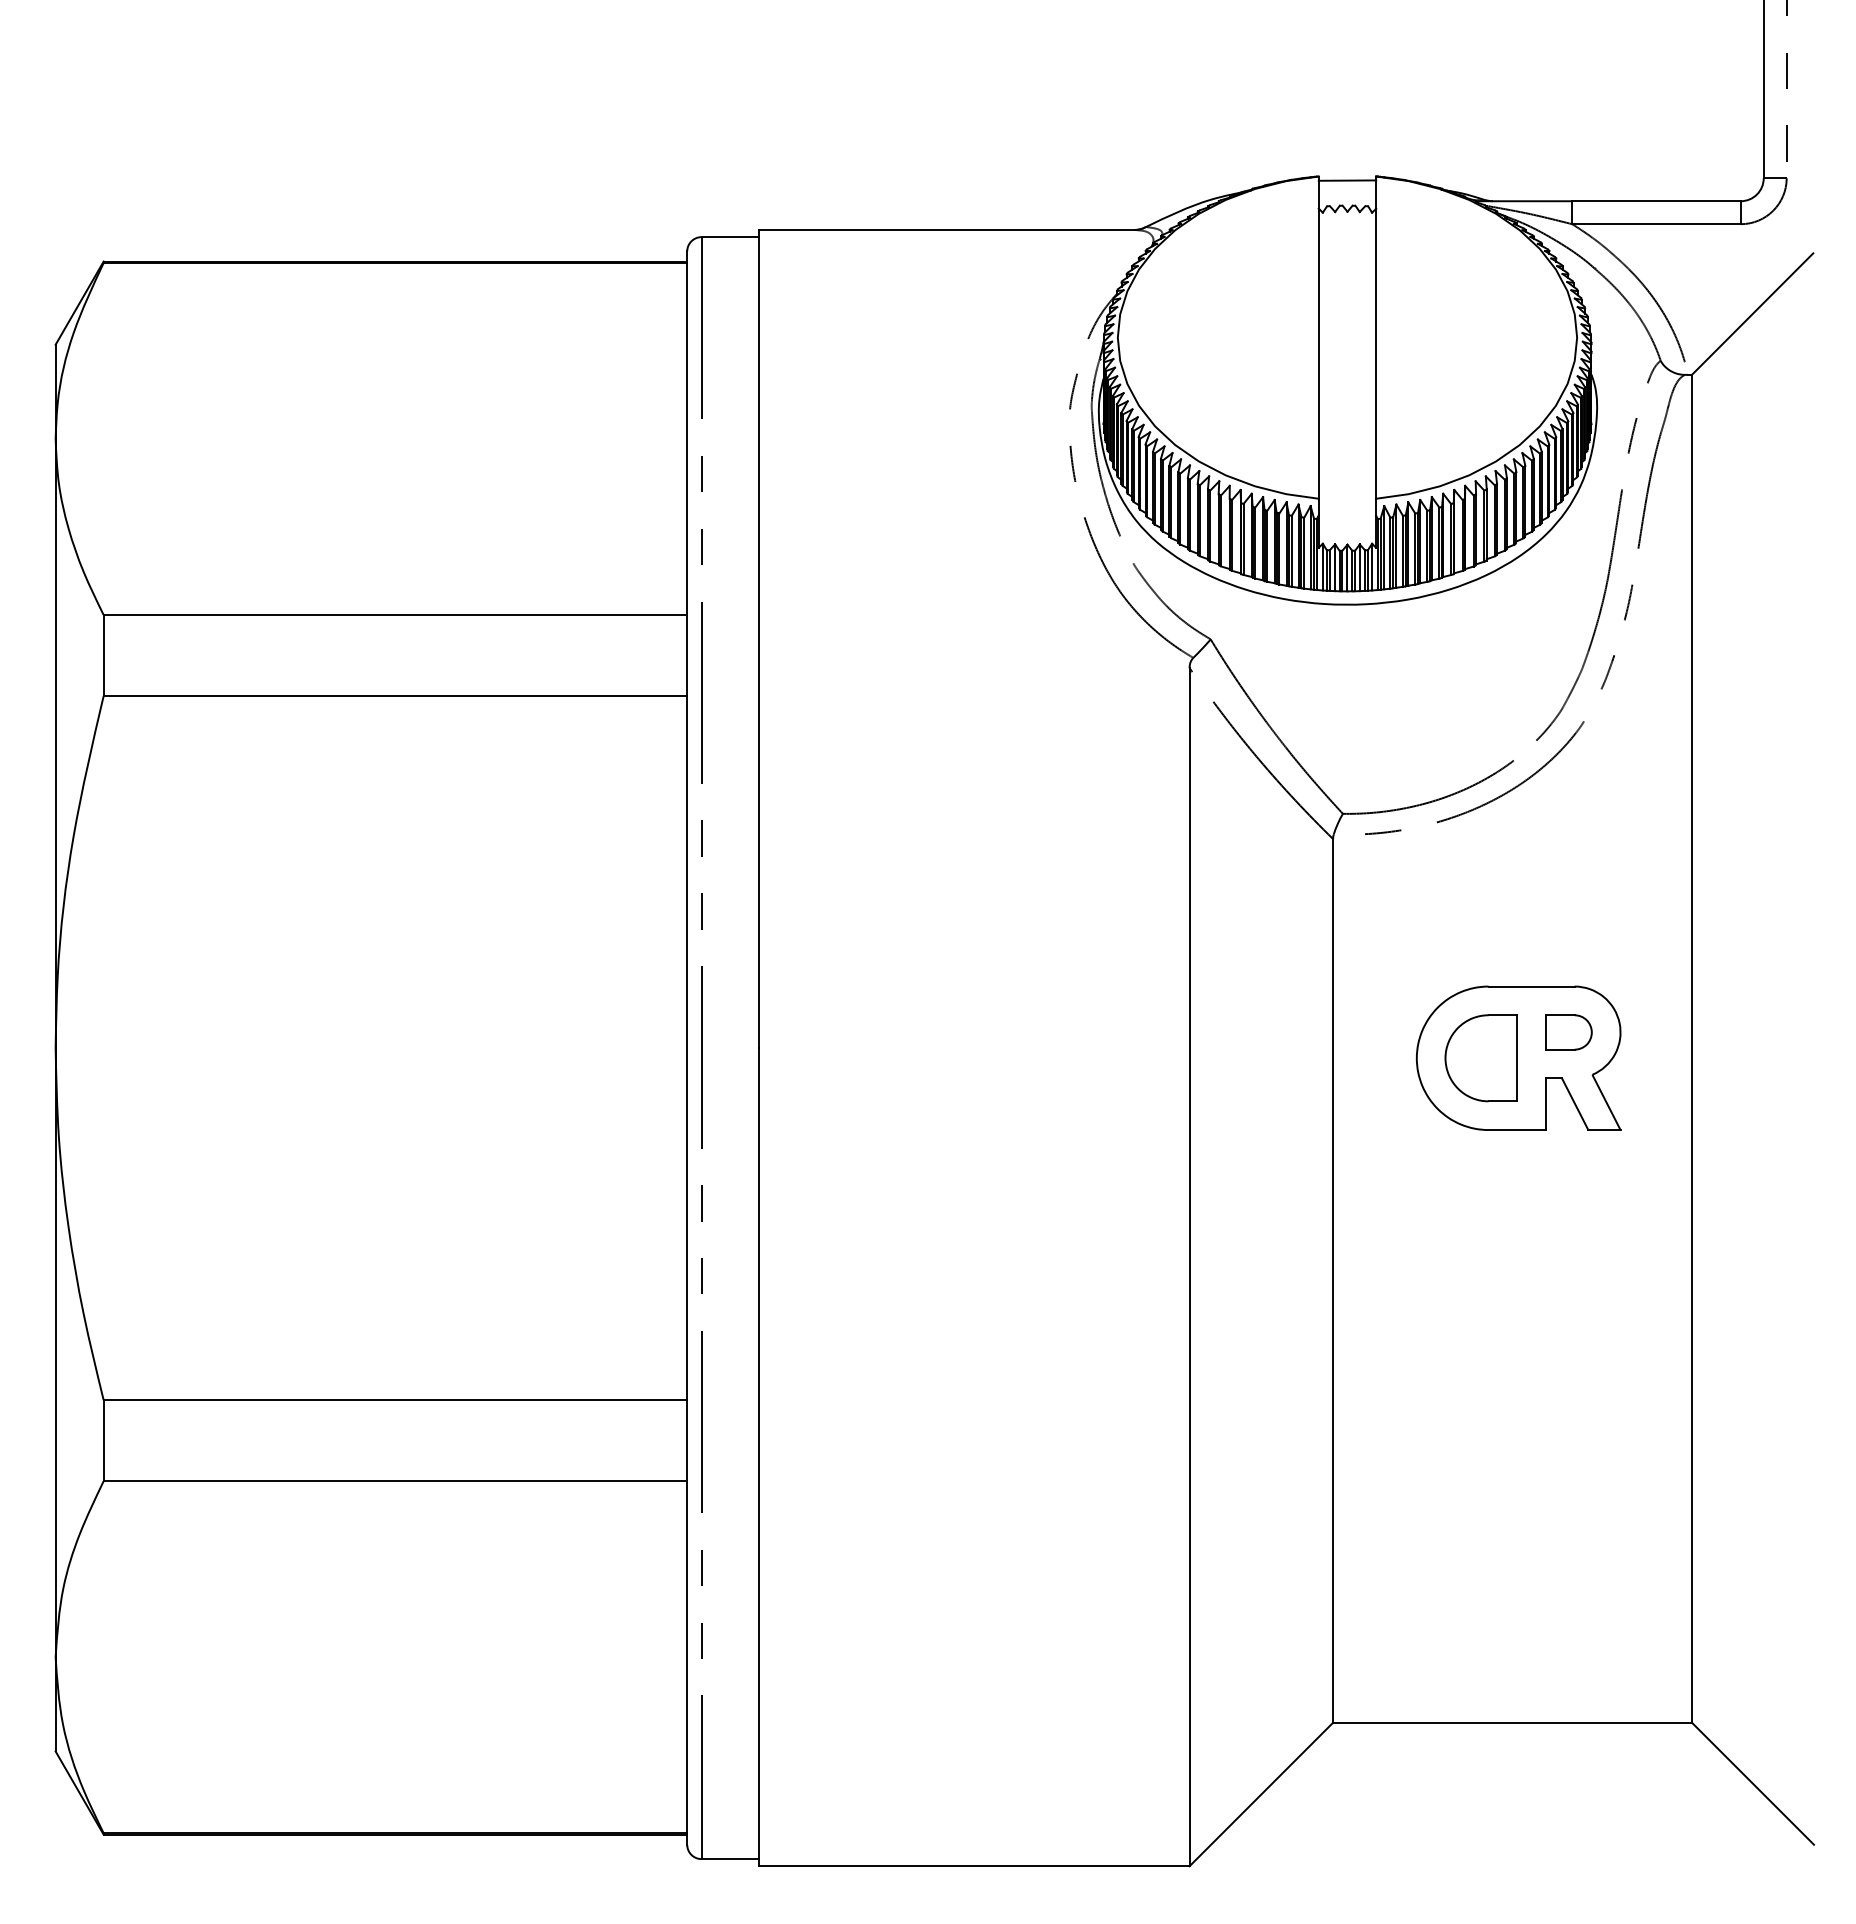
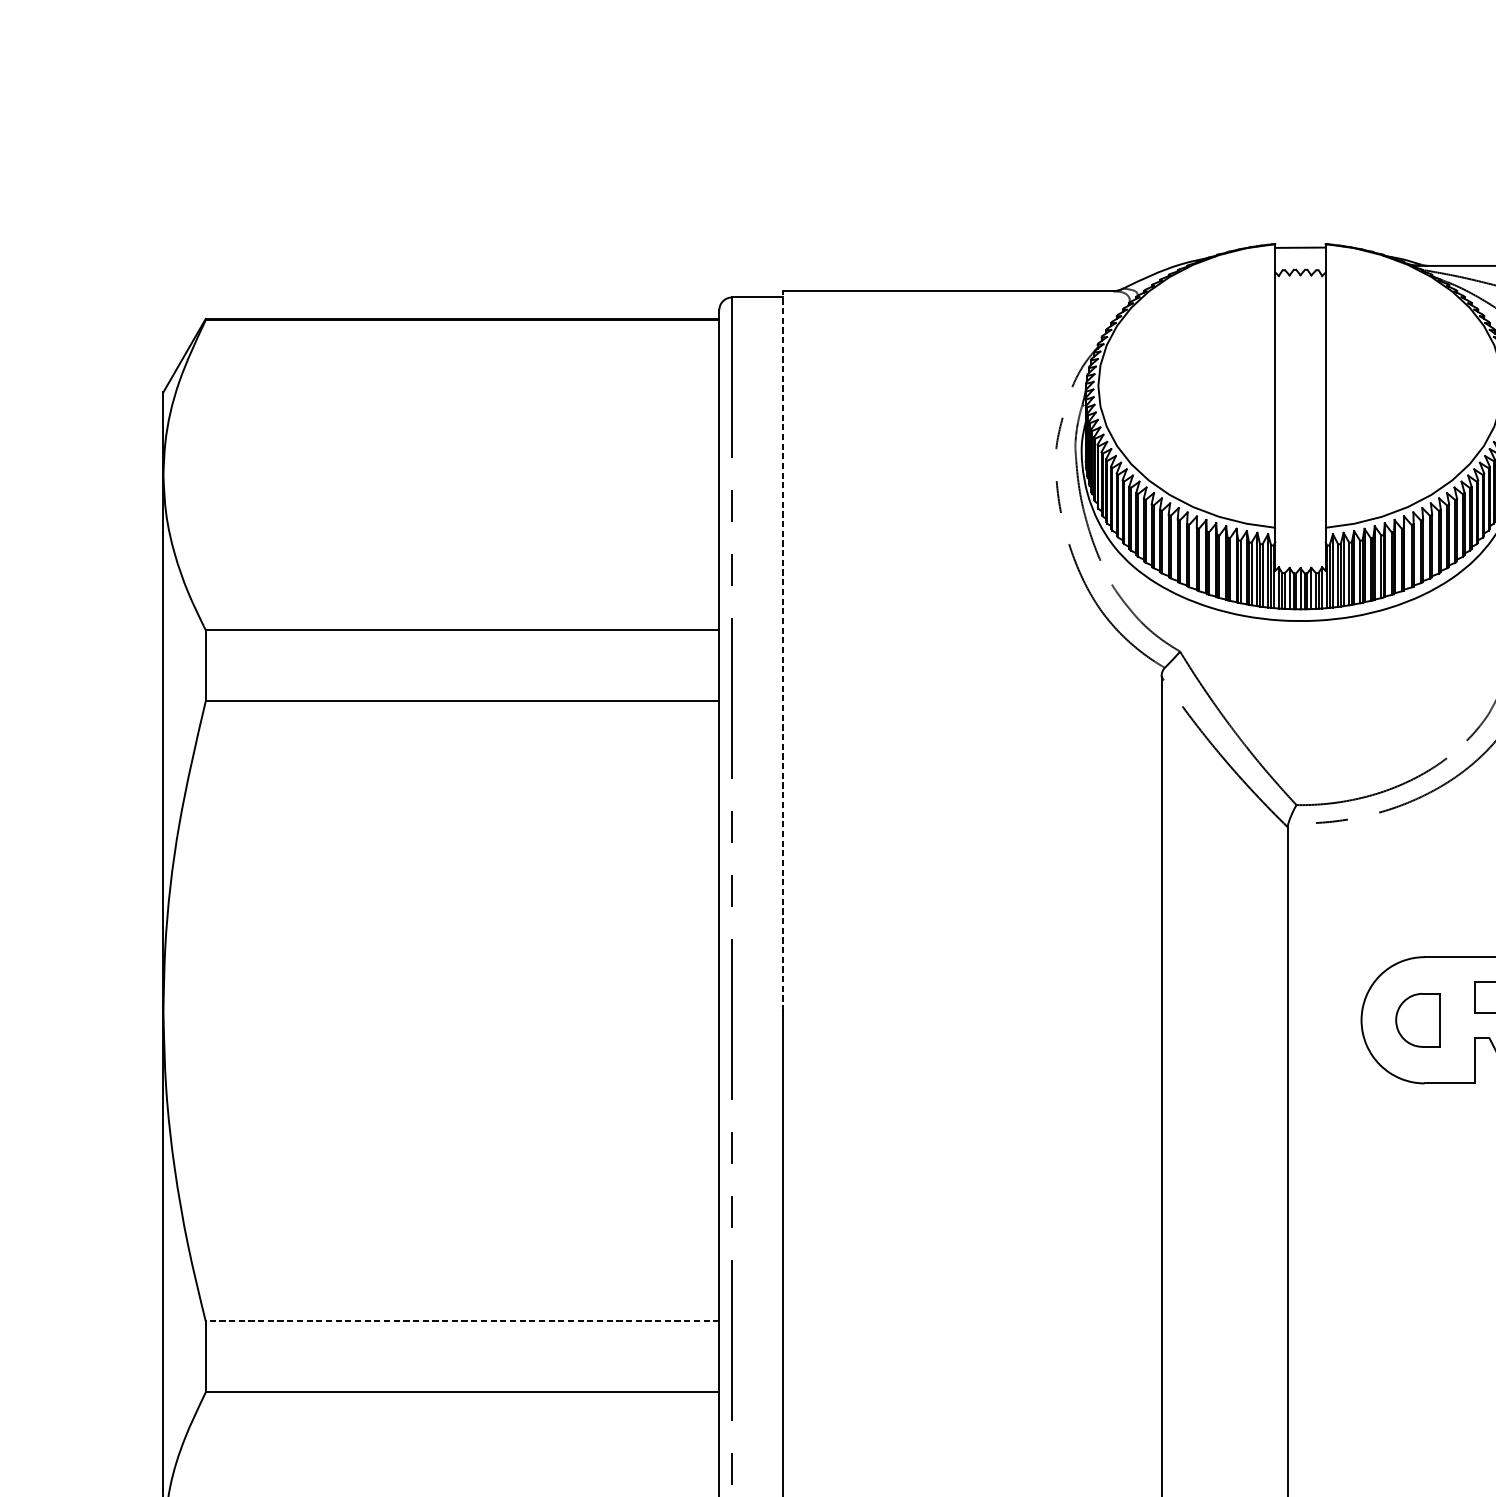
line: (758, 638) -> (782, 650), solid -> dashed
part: (1480, 1058) -> (1417, 1020), size x0.7
line: (395, 1400) -> (462, 1321), solid -> dashed

